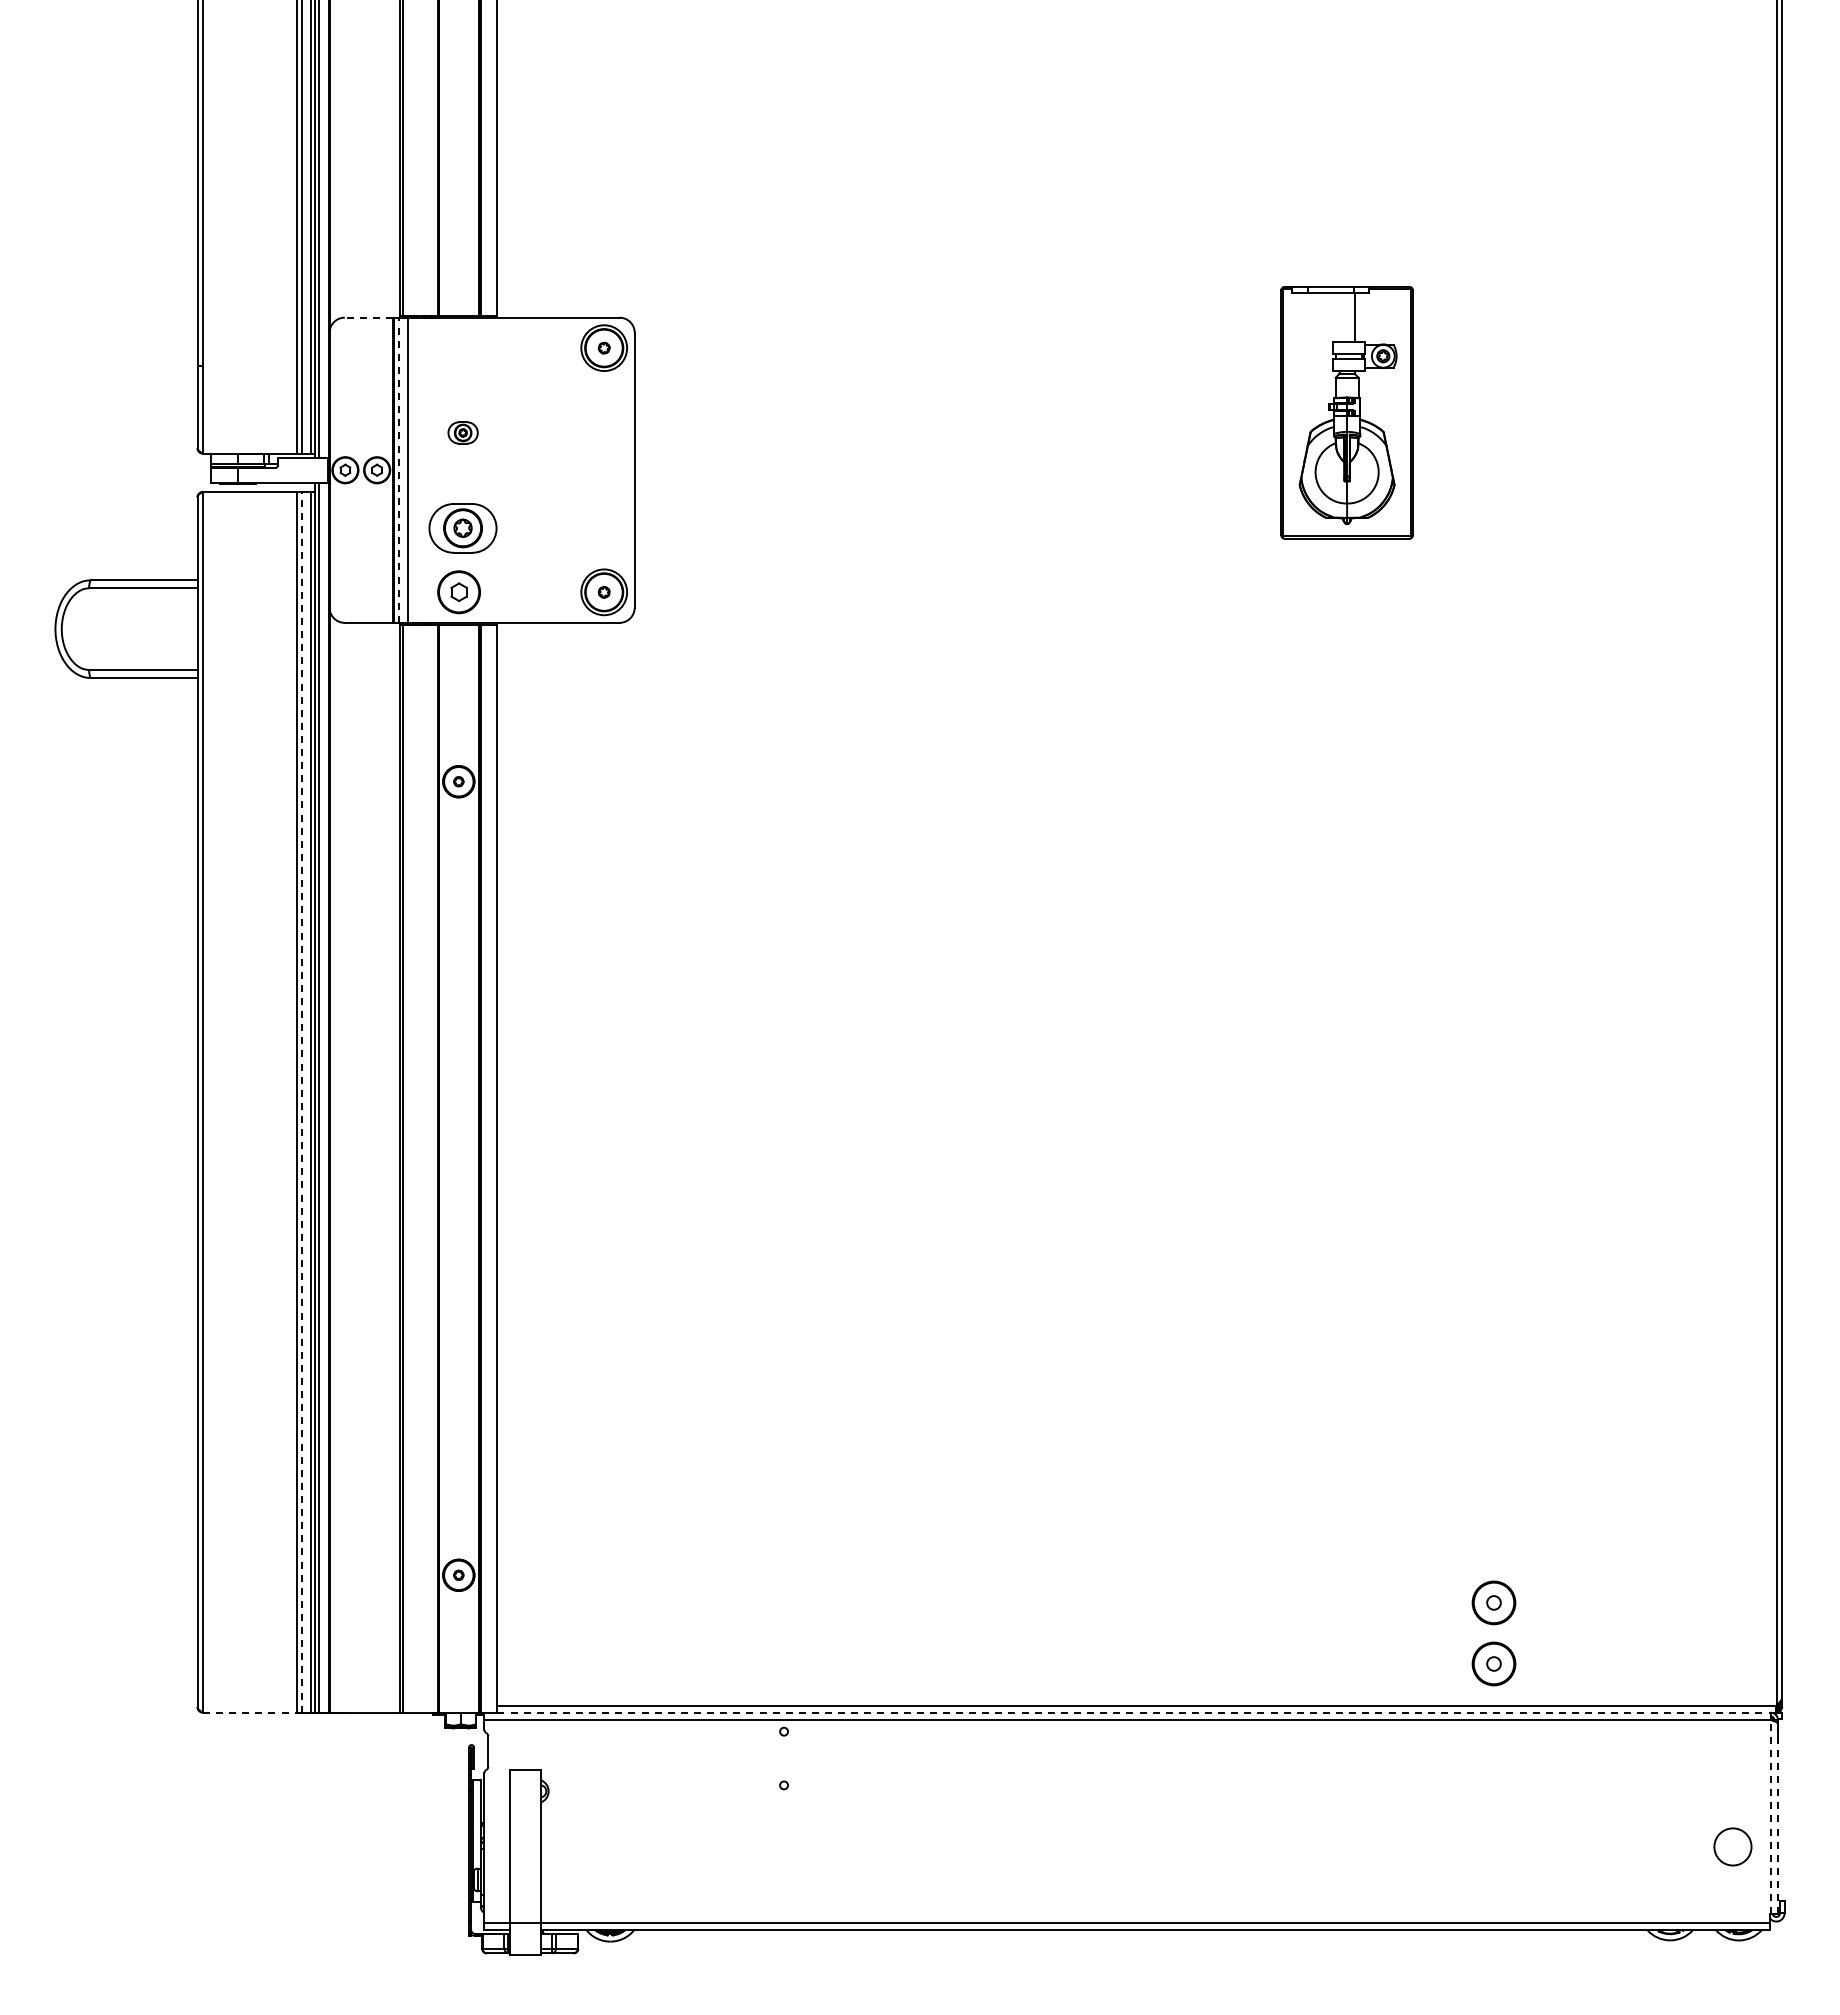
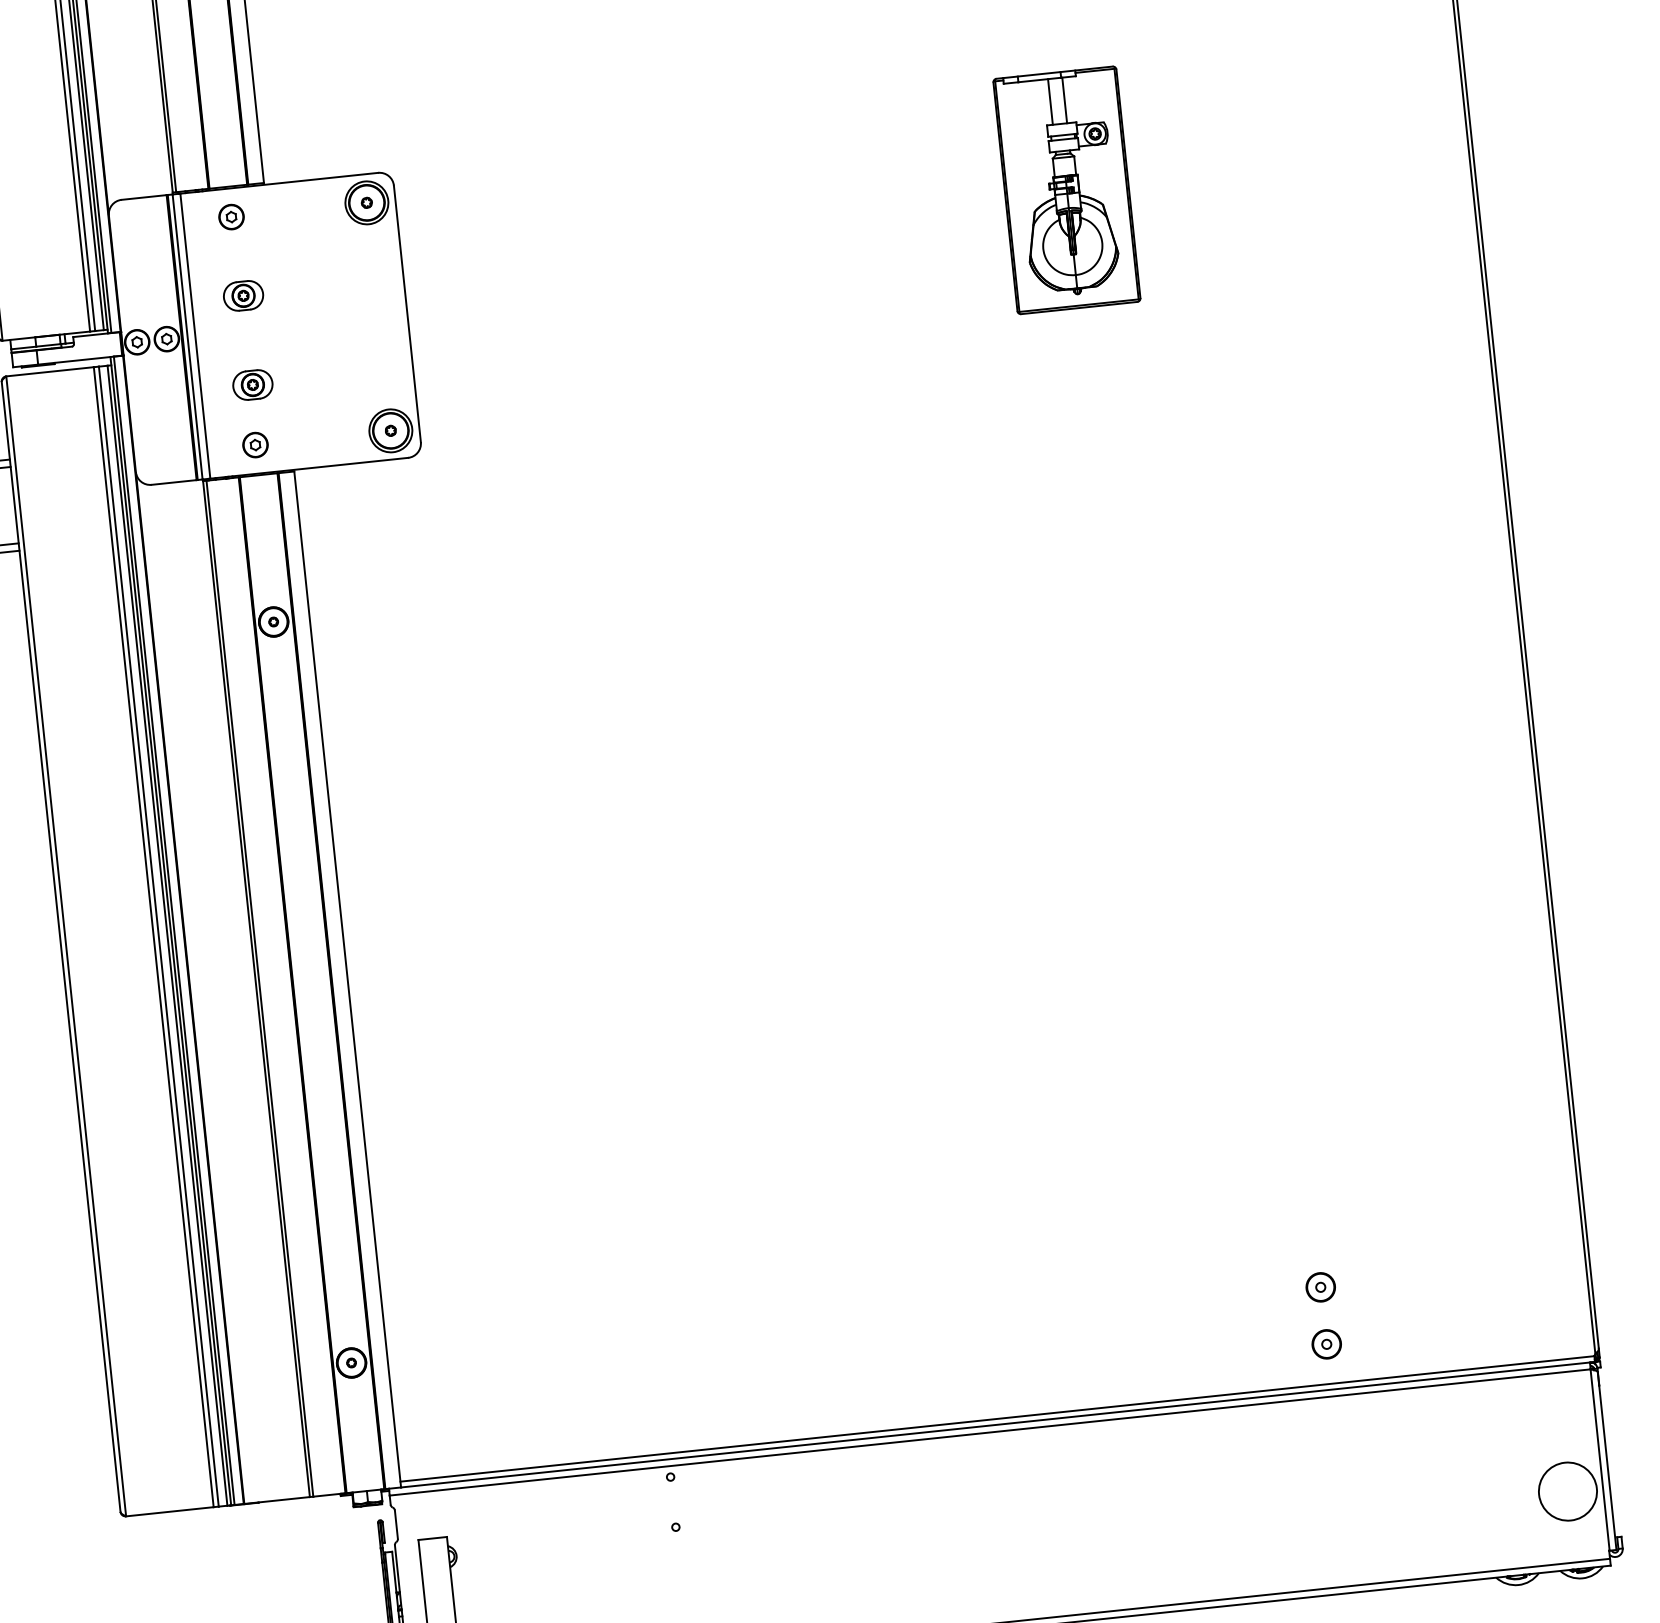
line: (1339, 316) -> (1050, 101), added
line: (368, 317) -> (143, 197), dashed -> solid
part: (459, 348) -> (231, 217), added
part: (462, 432) -> (242, 295), size x1.43
line: (399, 470) -> (187, 337), dashed -> solid
part: (463, 528) -> (253, 385), size x0.62
part: (459, 592) -> (255, 445), size x0.62
line: (302, 1101) -> (159, 935), dashed -> solid
part: (1493, 1603) -> (1320, 1287), size x0.71
part: (1493, 1664) -> (1326, 1344), size x0.71
line: (249, 1712) -> (169, 1511), dashed -> solid
line: (1137, 1712) -> (998, 1424), dashed -> solid
line: (1770, 1816) -> (1600, 1459), dashed -> solid
line: (1777, 1818) -> (1606, 1460), dashed -> solid
circle: (1732, 1846) -> (1567, 1491), size x1.67

